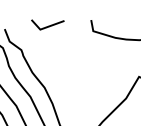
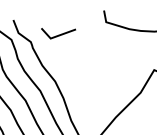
line: (47, 25) -> (58, 34), moved

